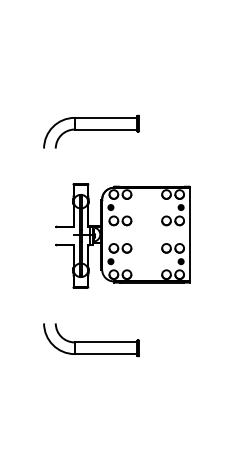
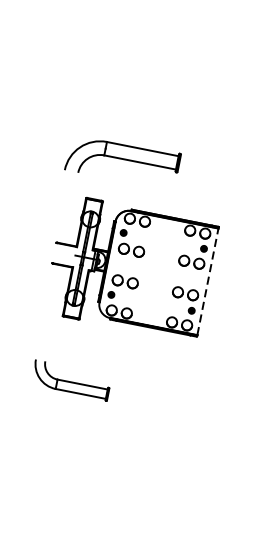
part: (91, 131) -> (123, 161), moved
line: (189, 234) -> (207, 281), solid -> dashed
part: (91, 340) -> (71, 380), size x0.7

